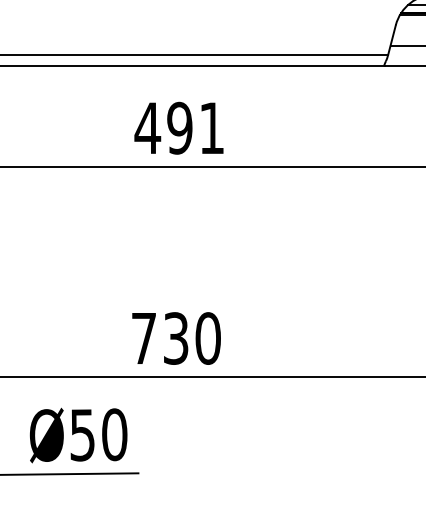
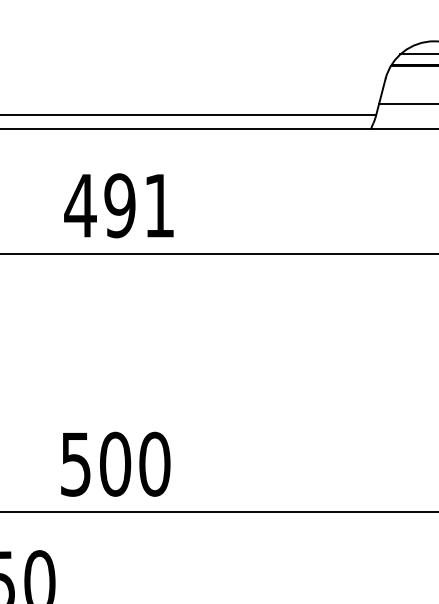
text: (160, 338) -> (96, 464), 730 -> 500

